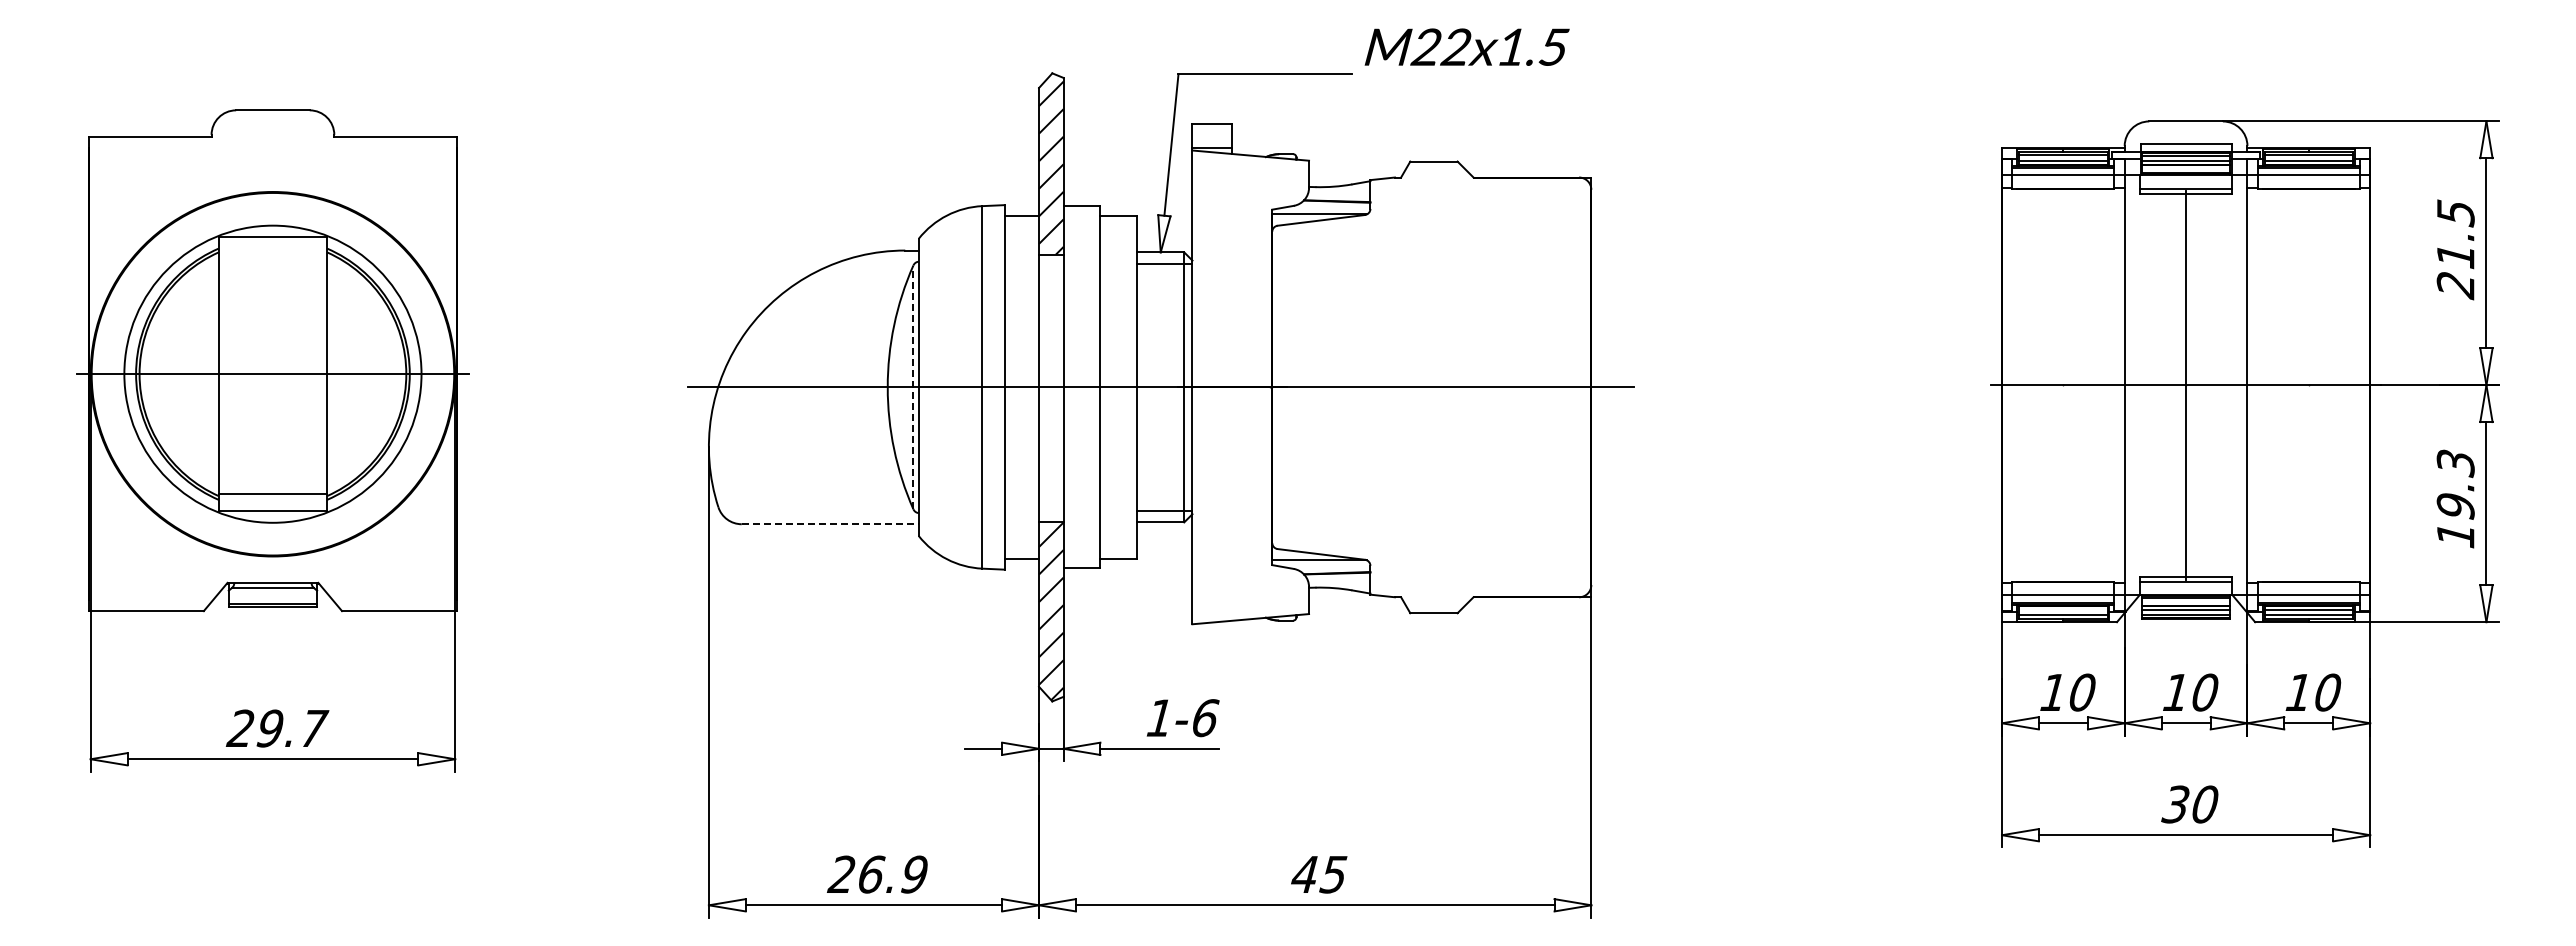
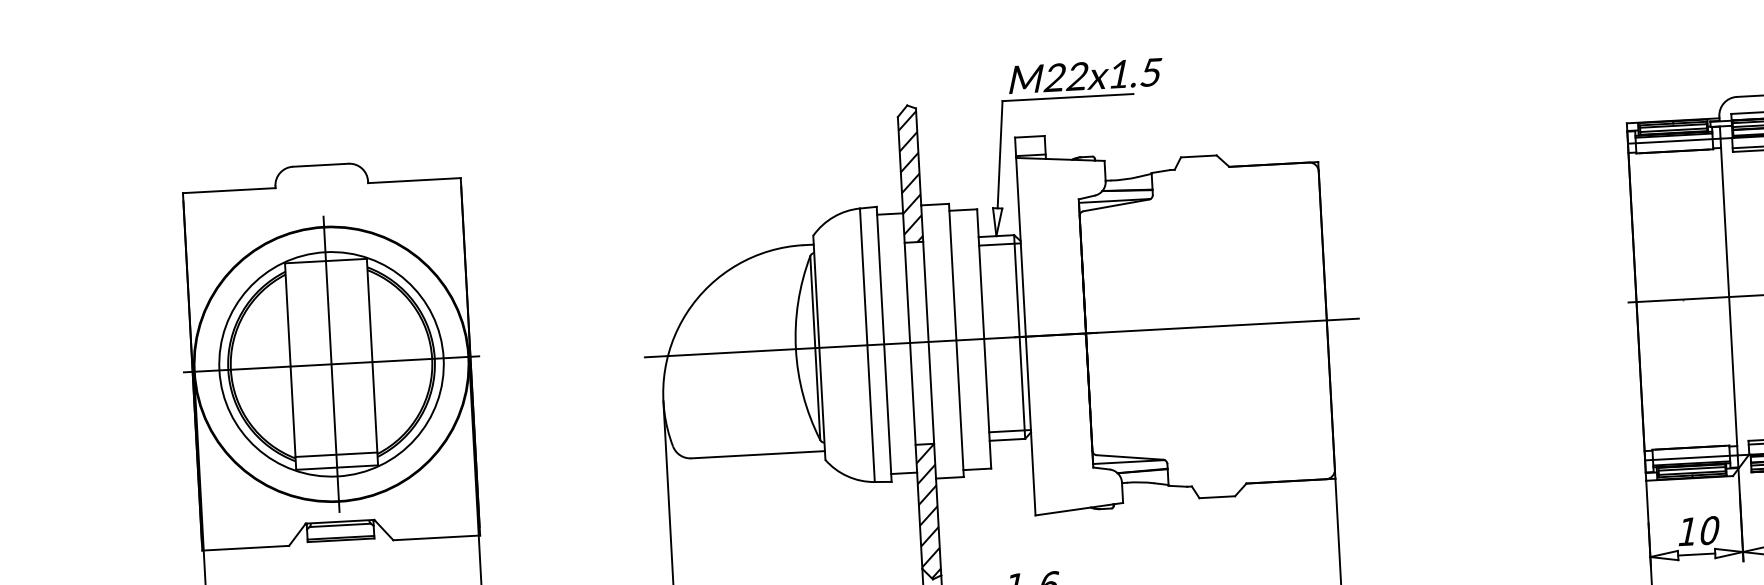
text: (1466, 46) -> (1085, 75), moved
line: (272, 373) -> (331, 363), added
line: (913, 387) -> (815, 348), dashed -> solid
line: (830, 524) -> (758, 454), dashed -> solid
line: (2063, 609) -> (1692, 468), added

